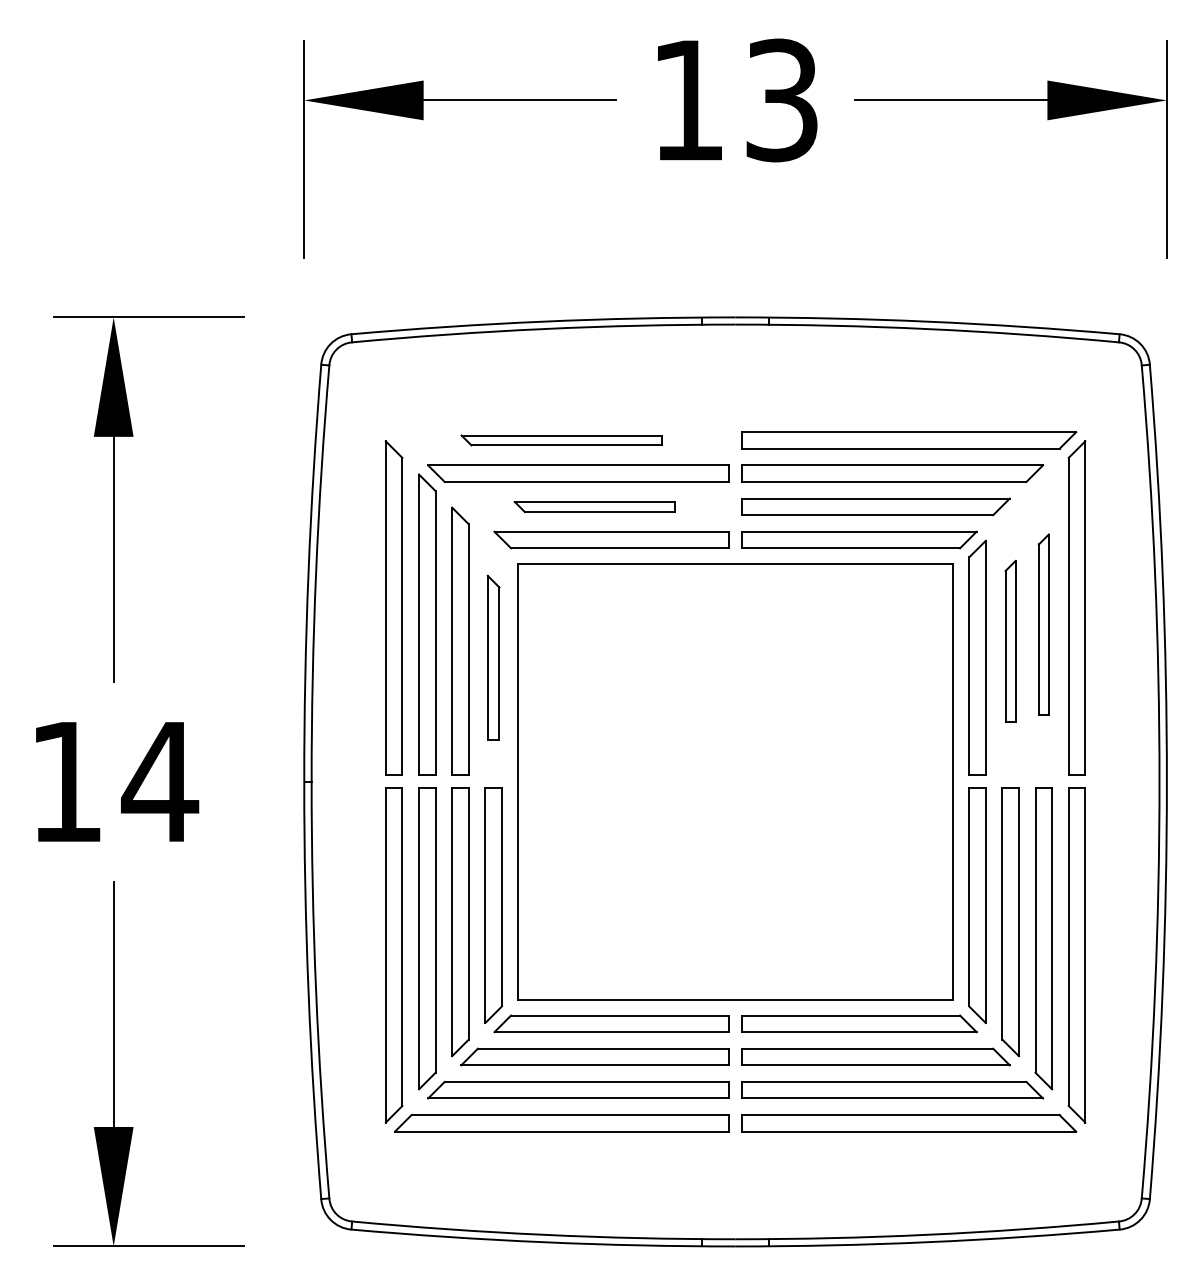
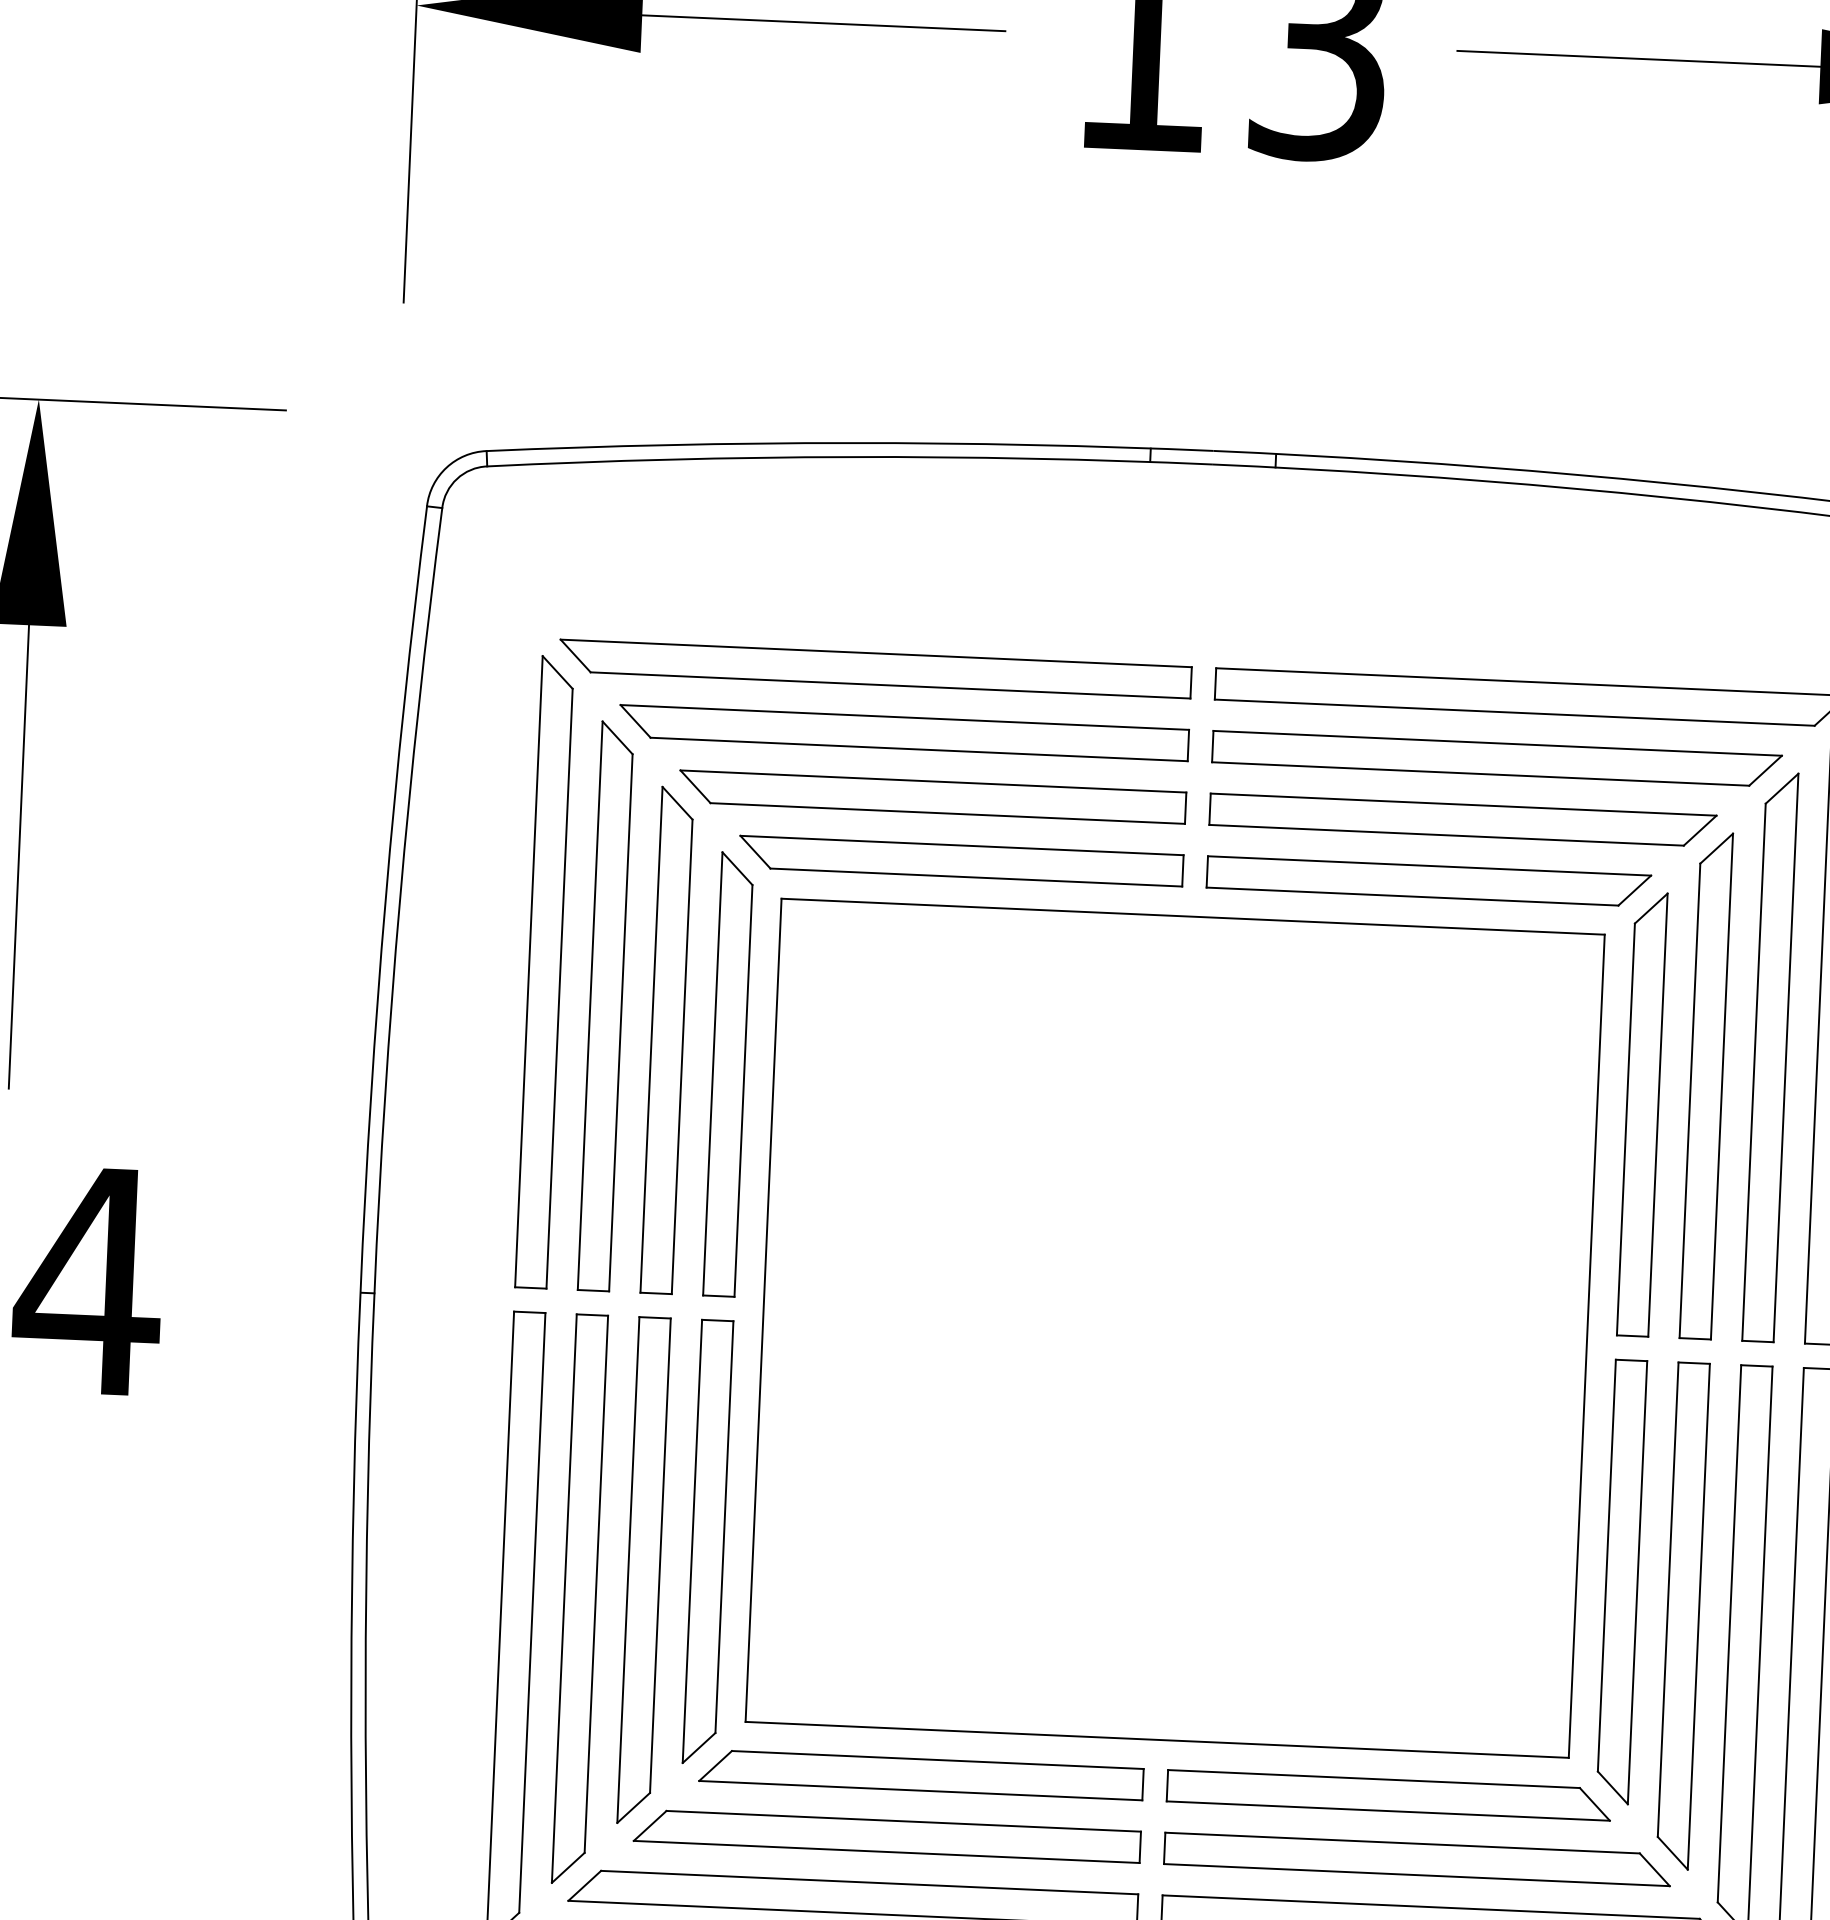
part: (561, 440) -> (874, 669), size x1.67
part: (594, 506) -> (931, 796), size x1.67
part: (1043, 624) -> (1769, 1056), size x1.67
part: (1010, 640) -> (1706, 1083), size x1.67
part: (493, 657) -> (728, 1073), size x1.43

